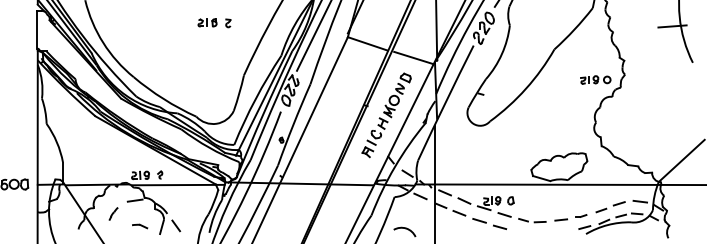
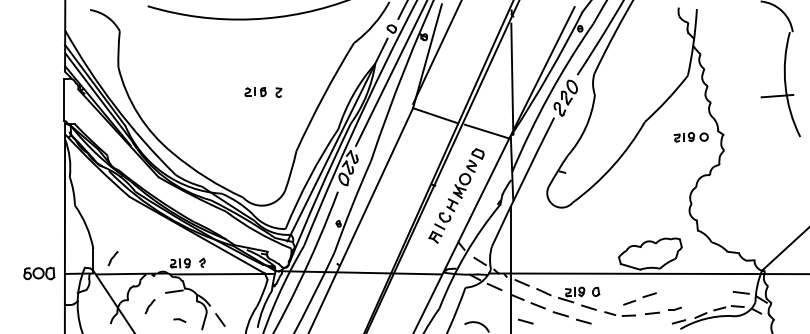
part: (595, 80) -> (690, 137), moved
line: (80, 171) -> (112, 258), added
part: (610, 206) -> (639, 298), moved
part: (139, 226) -> (179, 320), size x0.7
line: (448, 227) -> (525, 321), added

